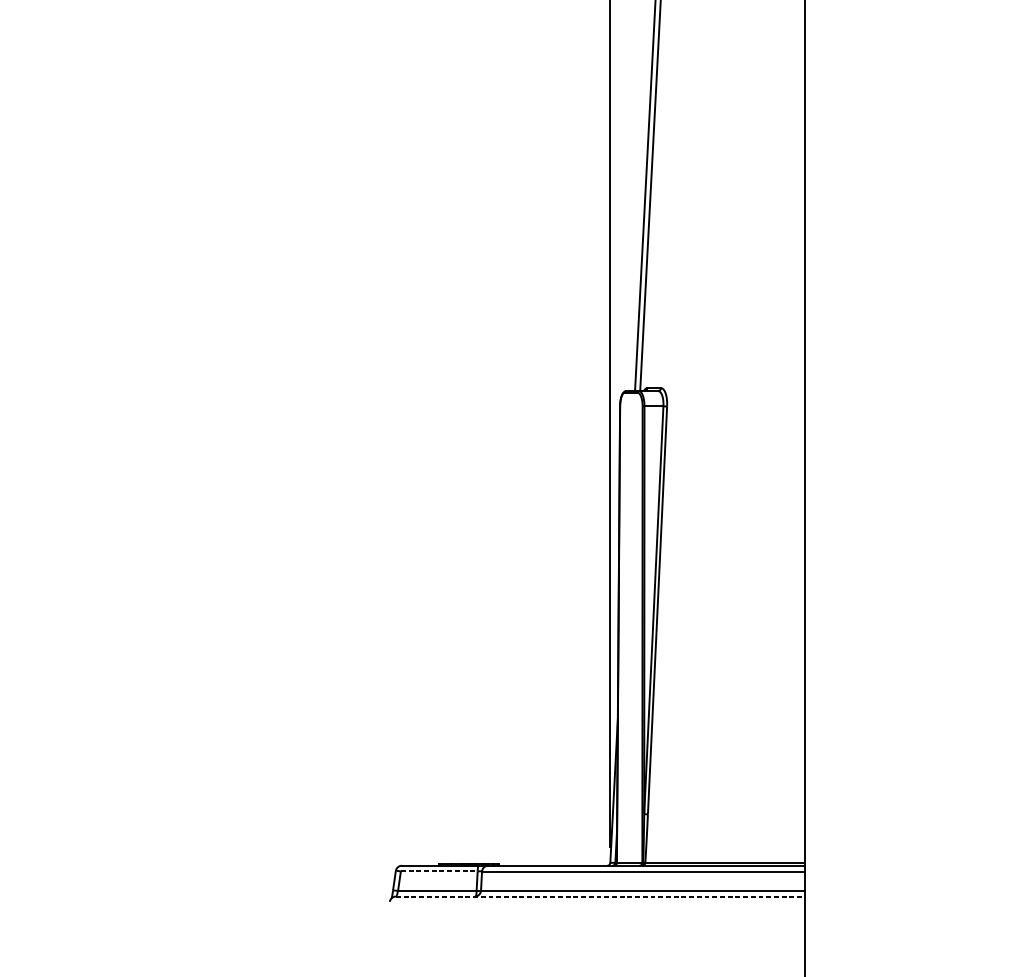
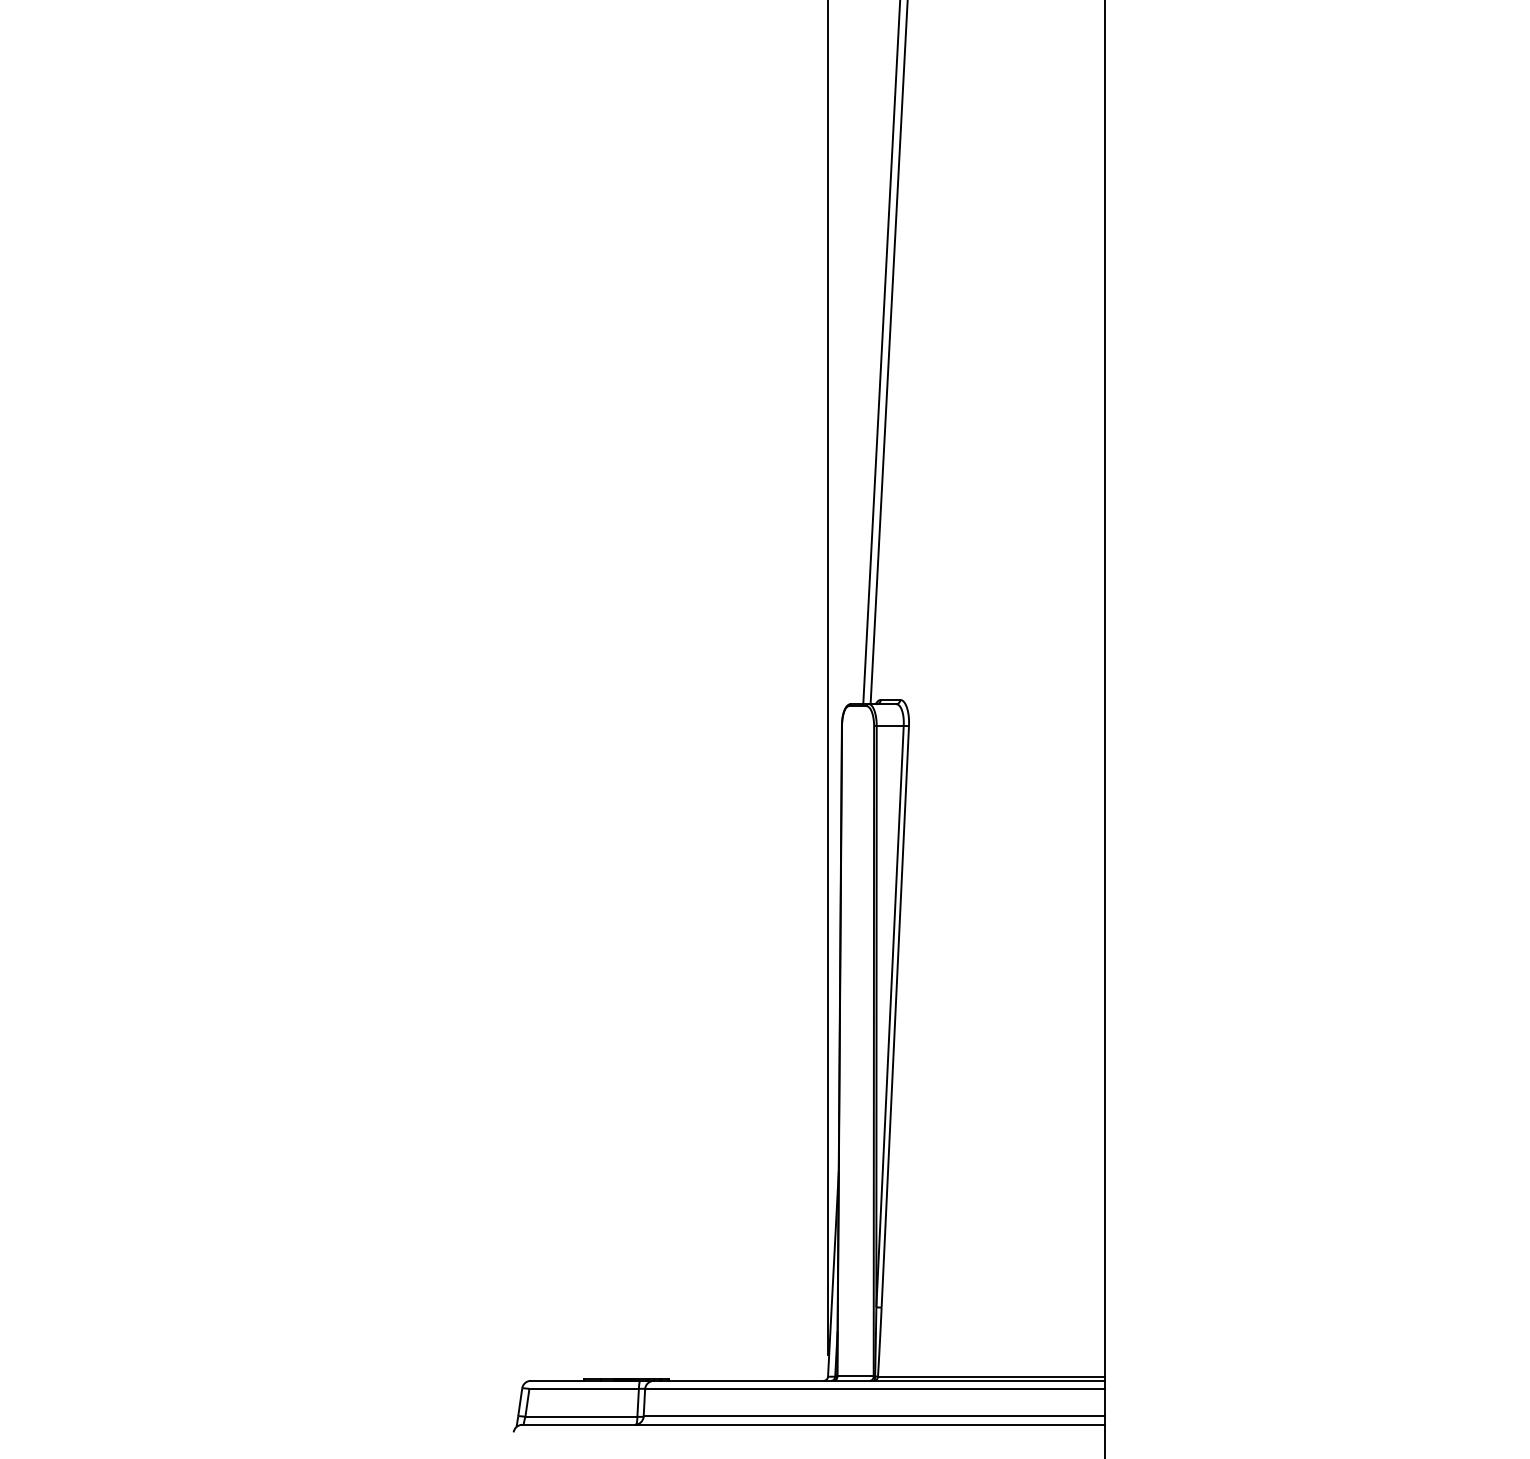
line: (439, 871) -> (584, 1388), dashed -> solid
line: (600, 896) -> (813, 1424), dashed -> solid

